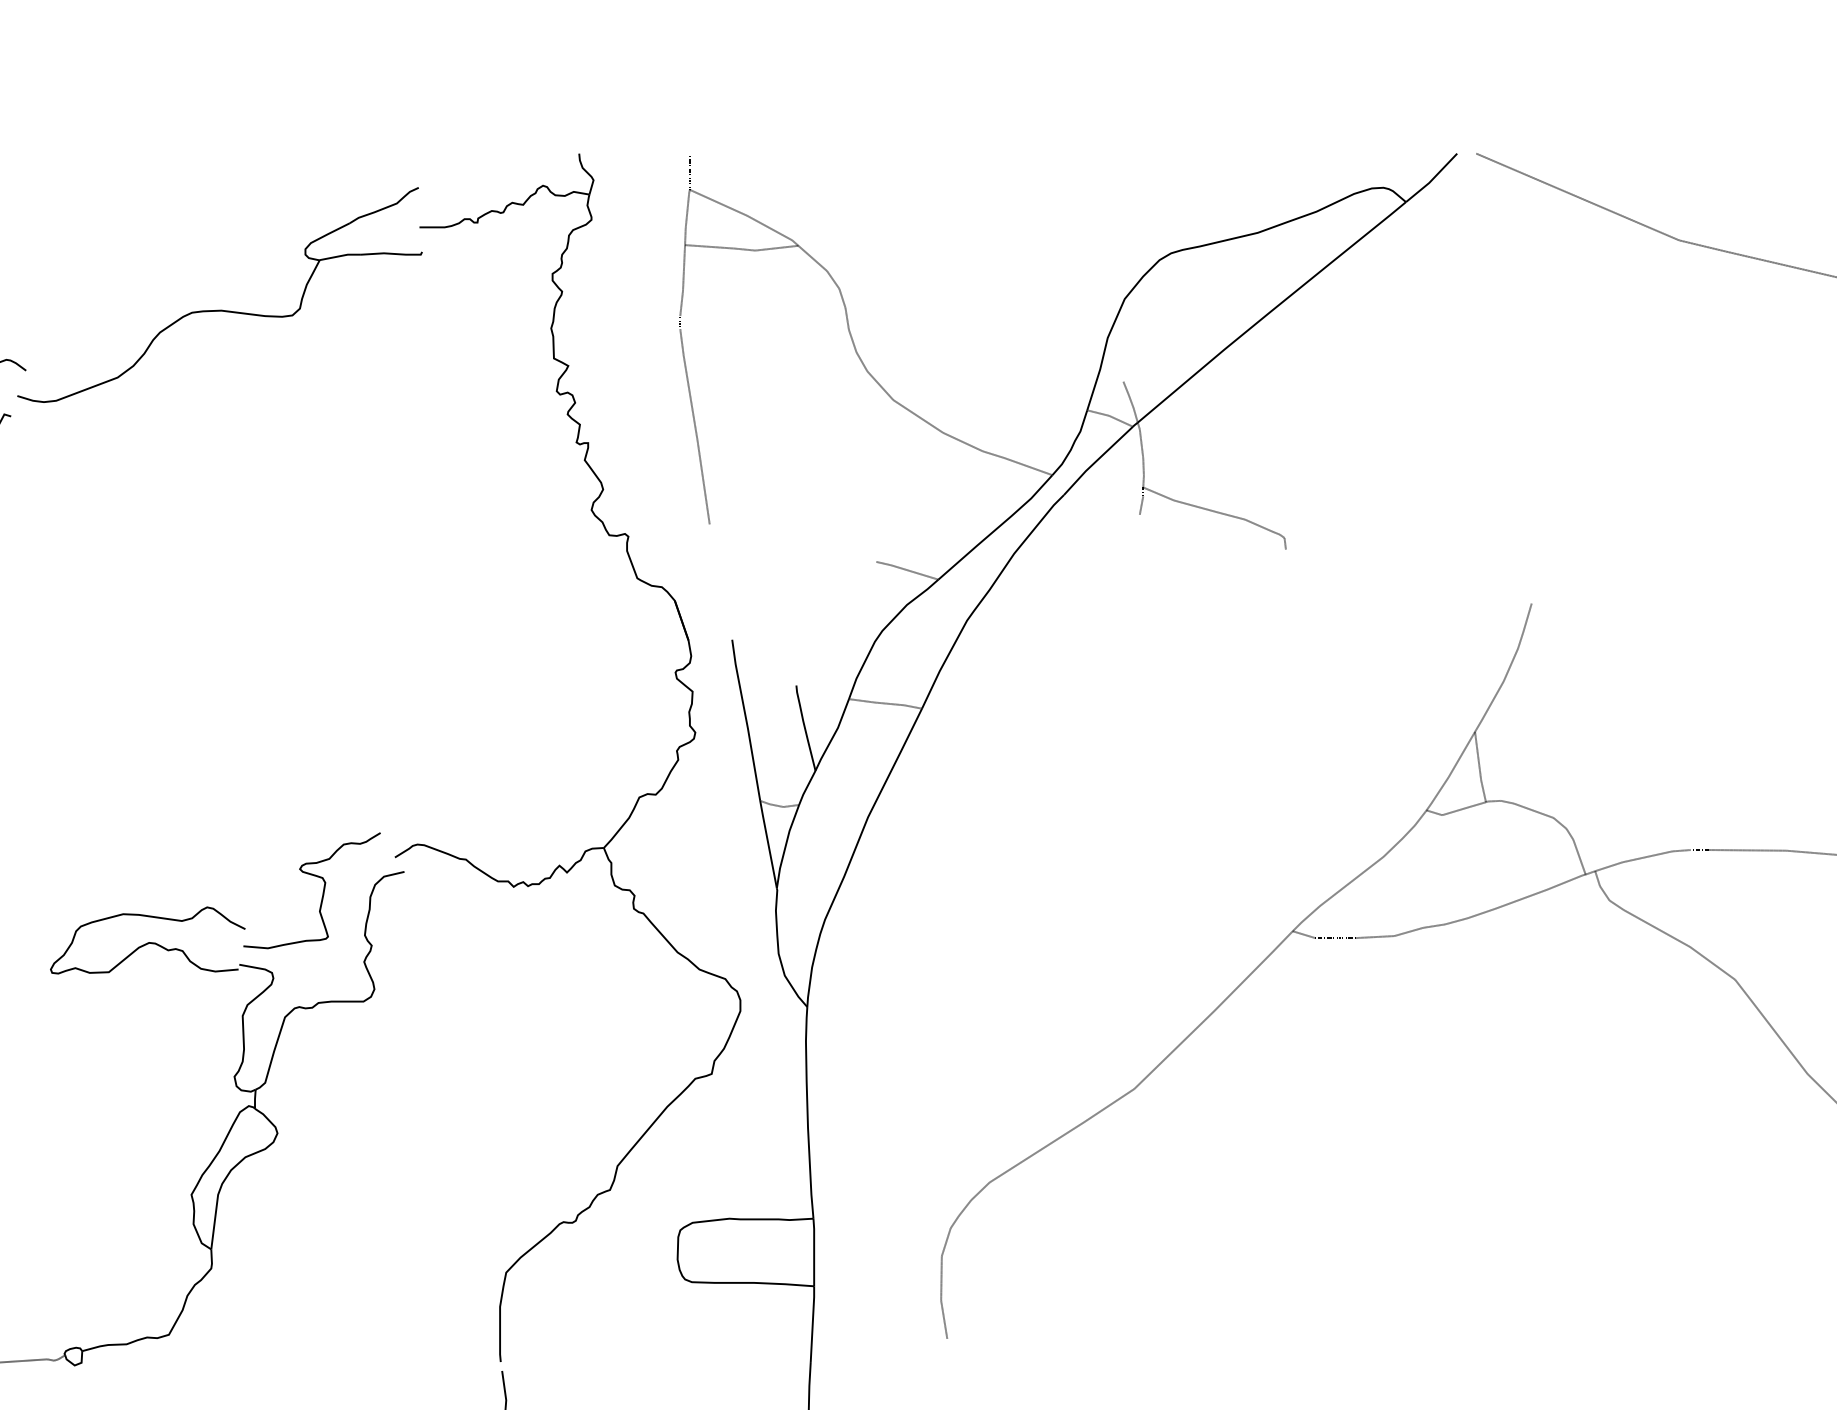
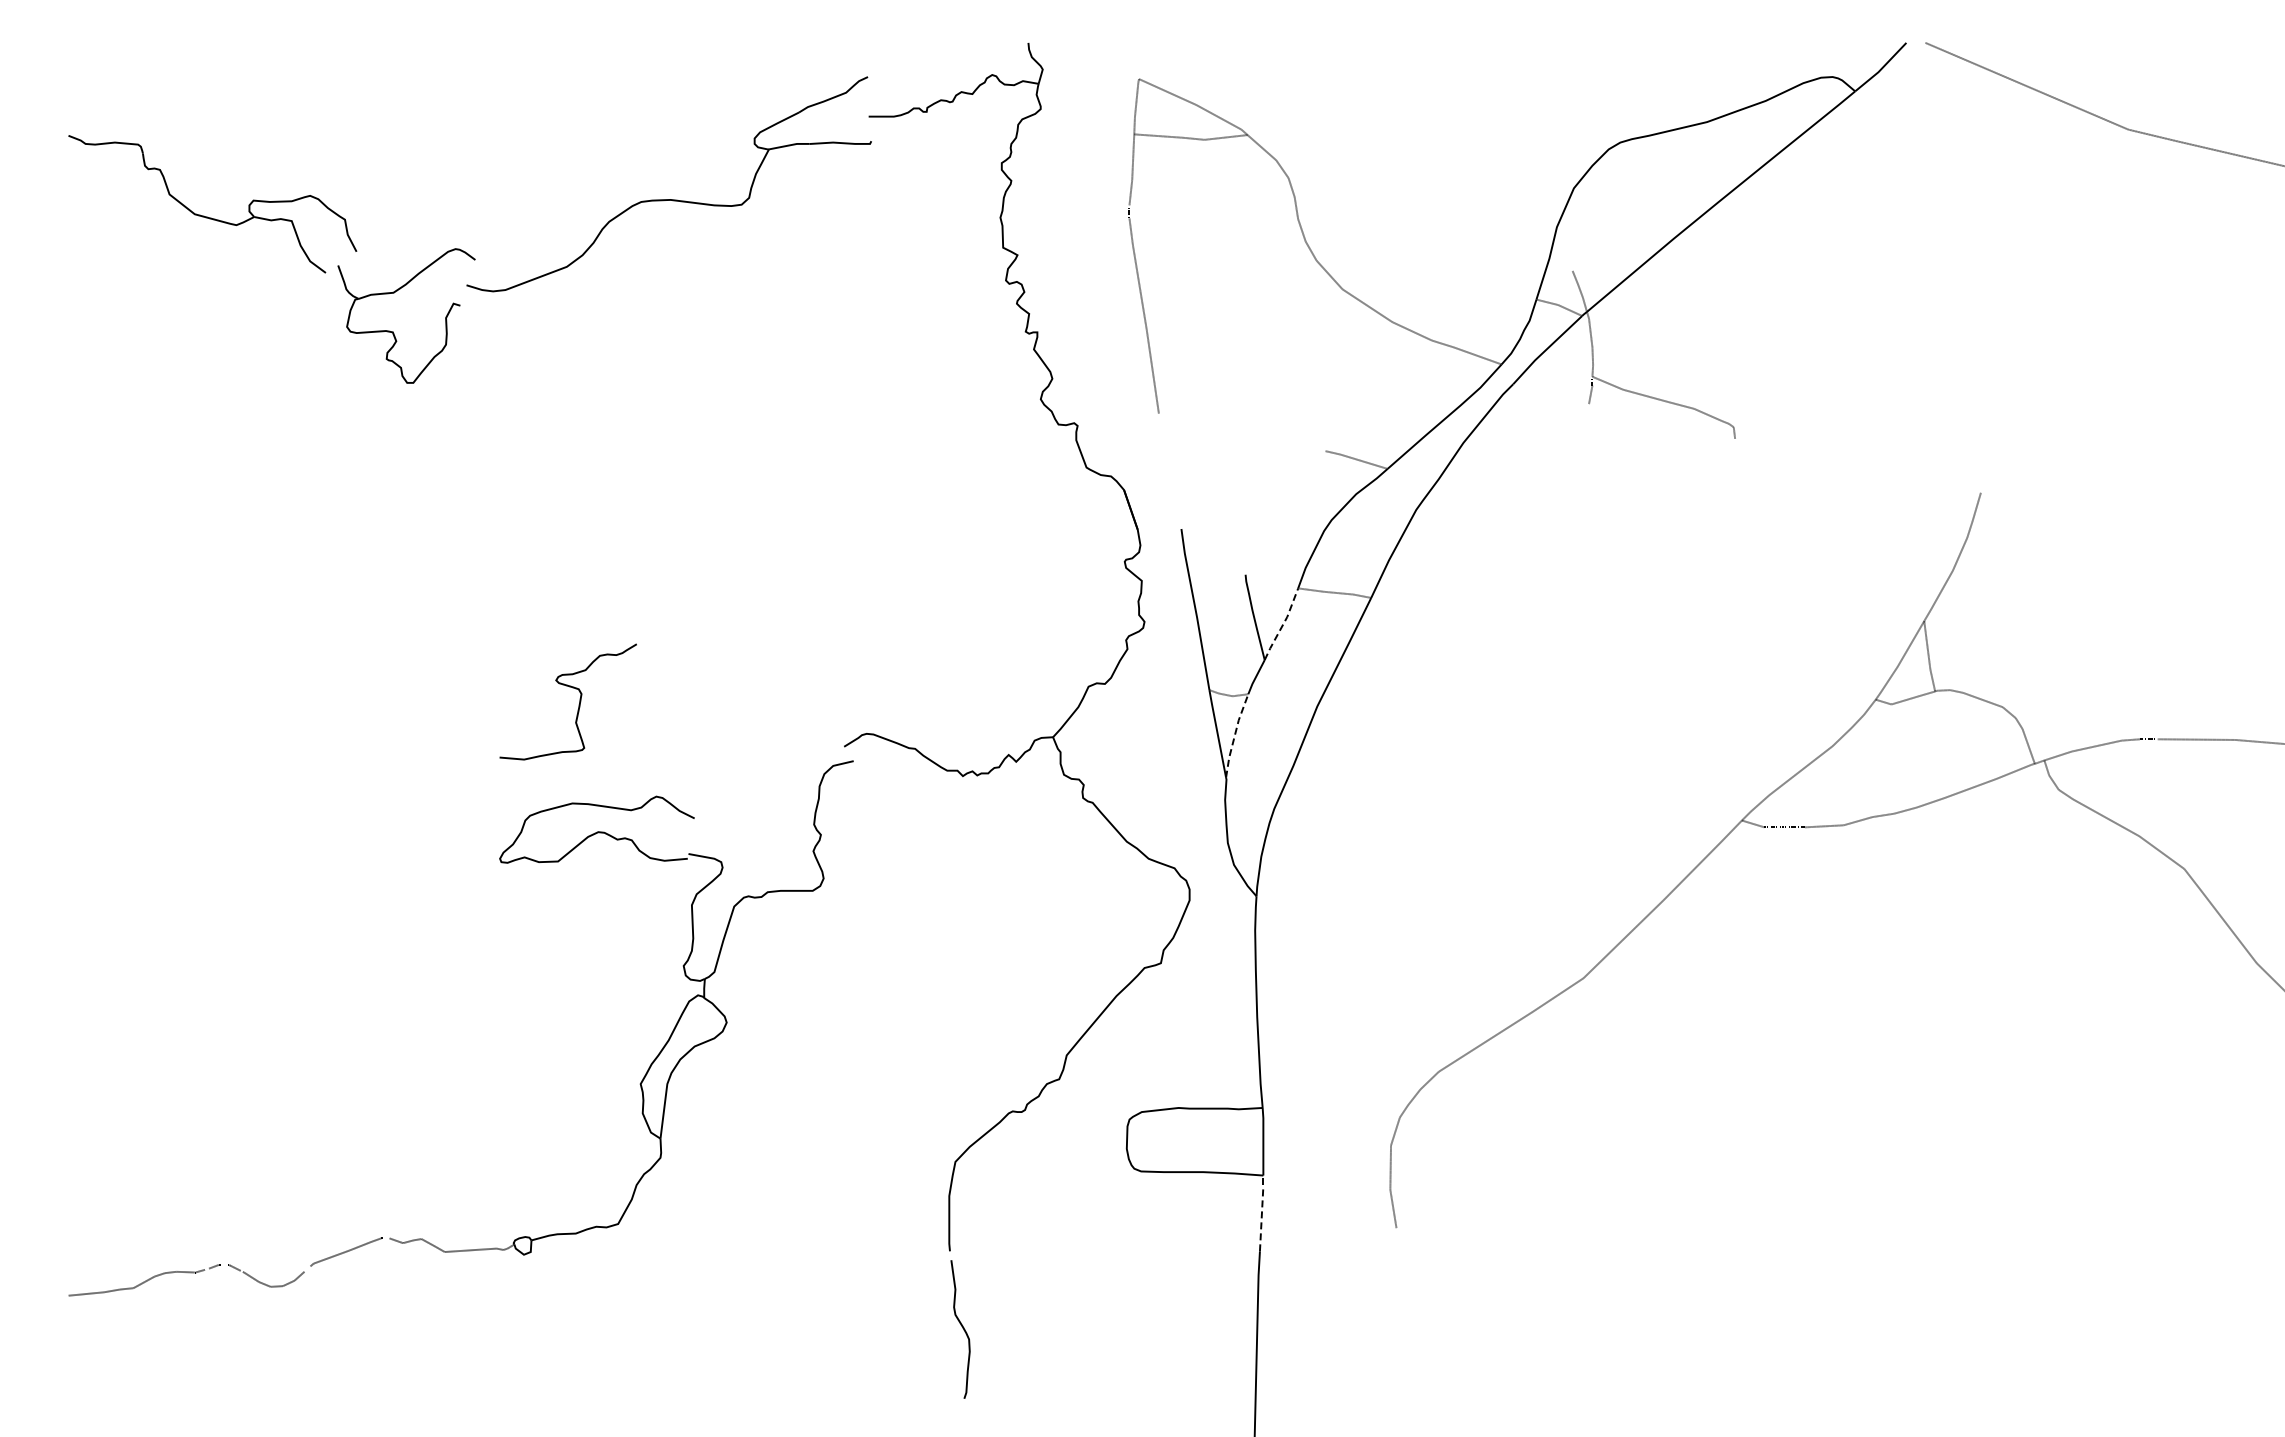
line: (690, 171) -> (1139, 60), removed
line: (833, 735) -> (1282, 624), solid -> dashed
line: (785, 846) -> (1234, 735), solid -> dashed
curve: (322, 893) -> (578, 704), moved
line: (813, 1323) -> (1262, 1212), solid -> dashed

